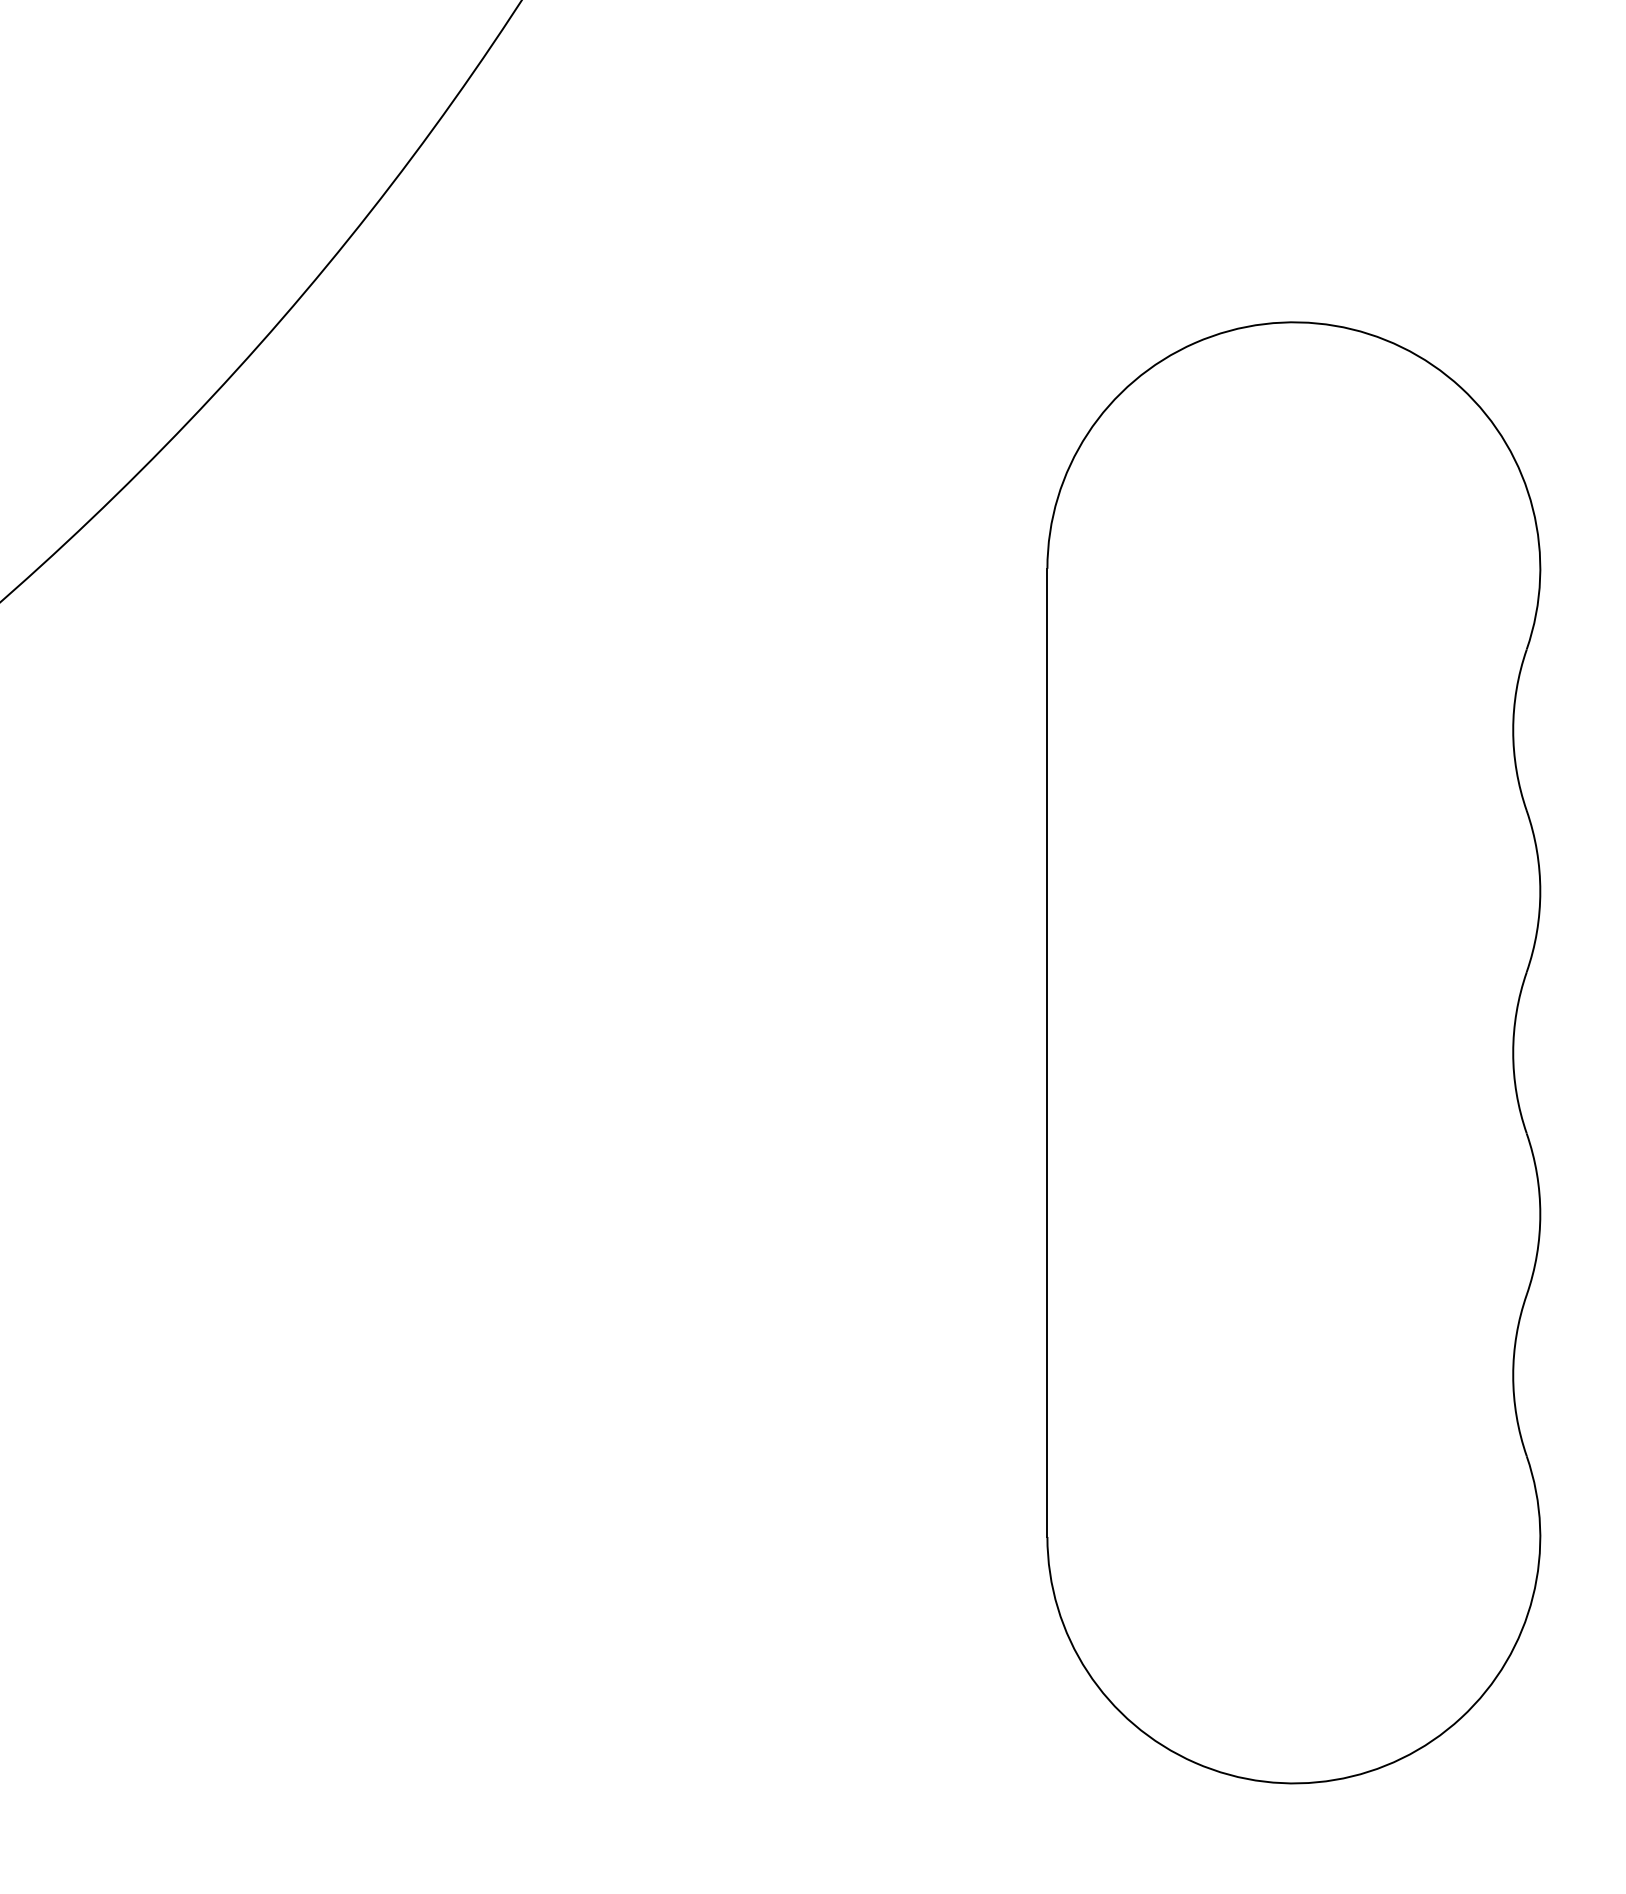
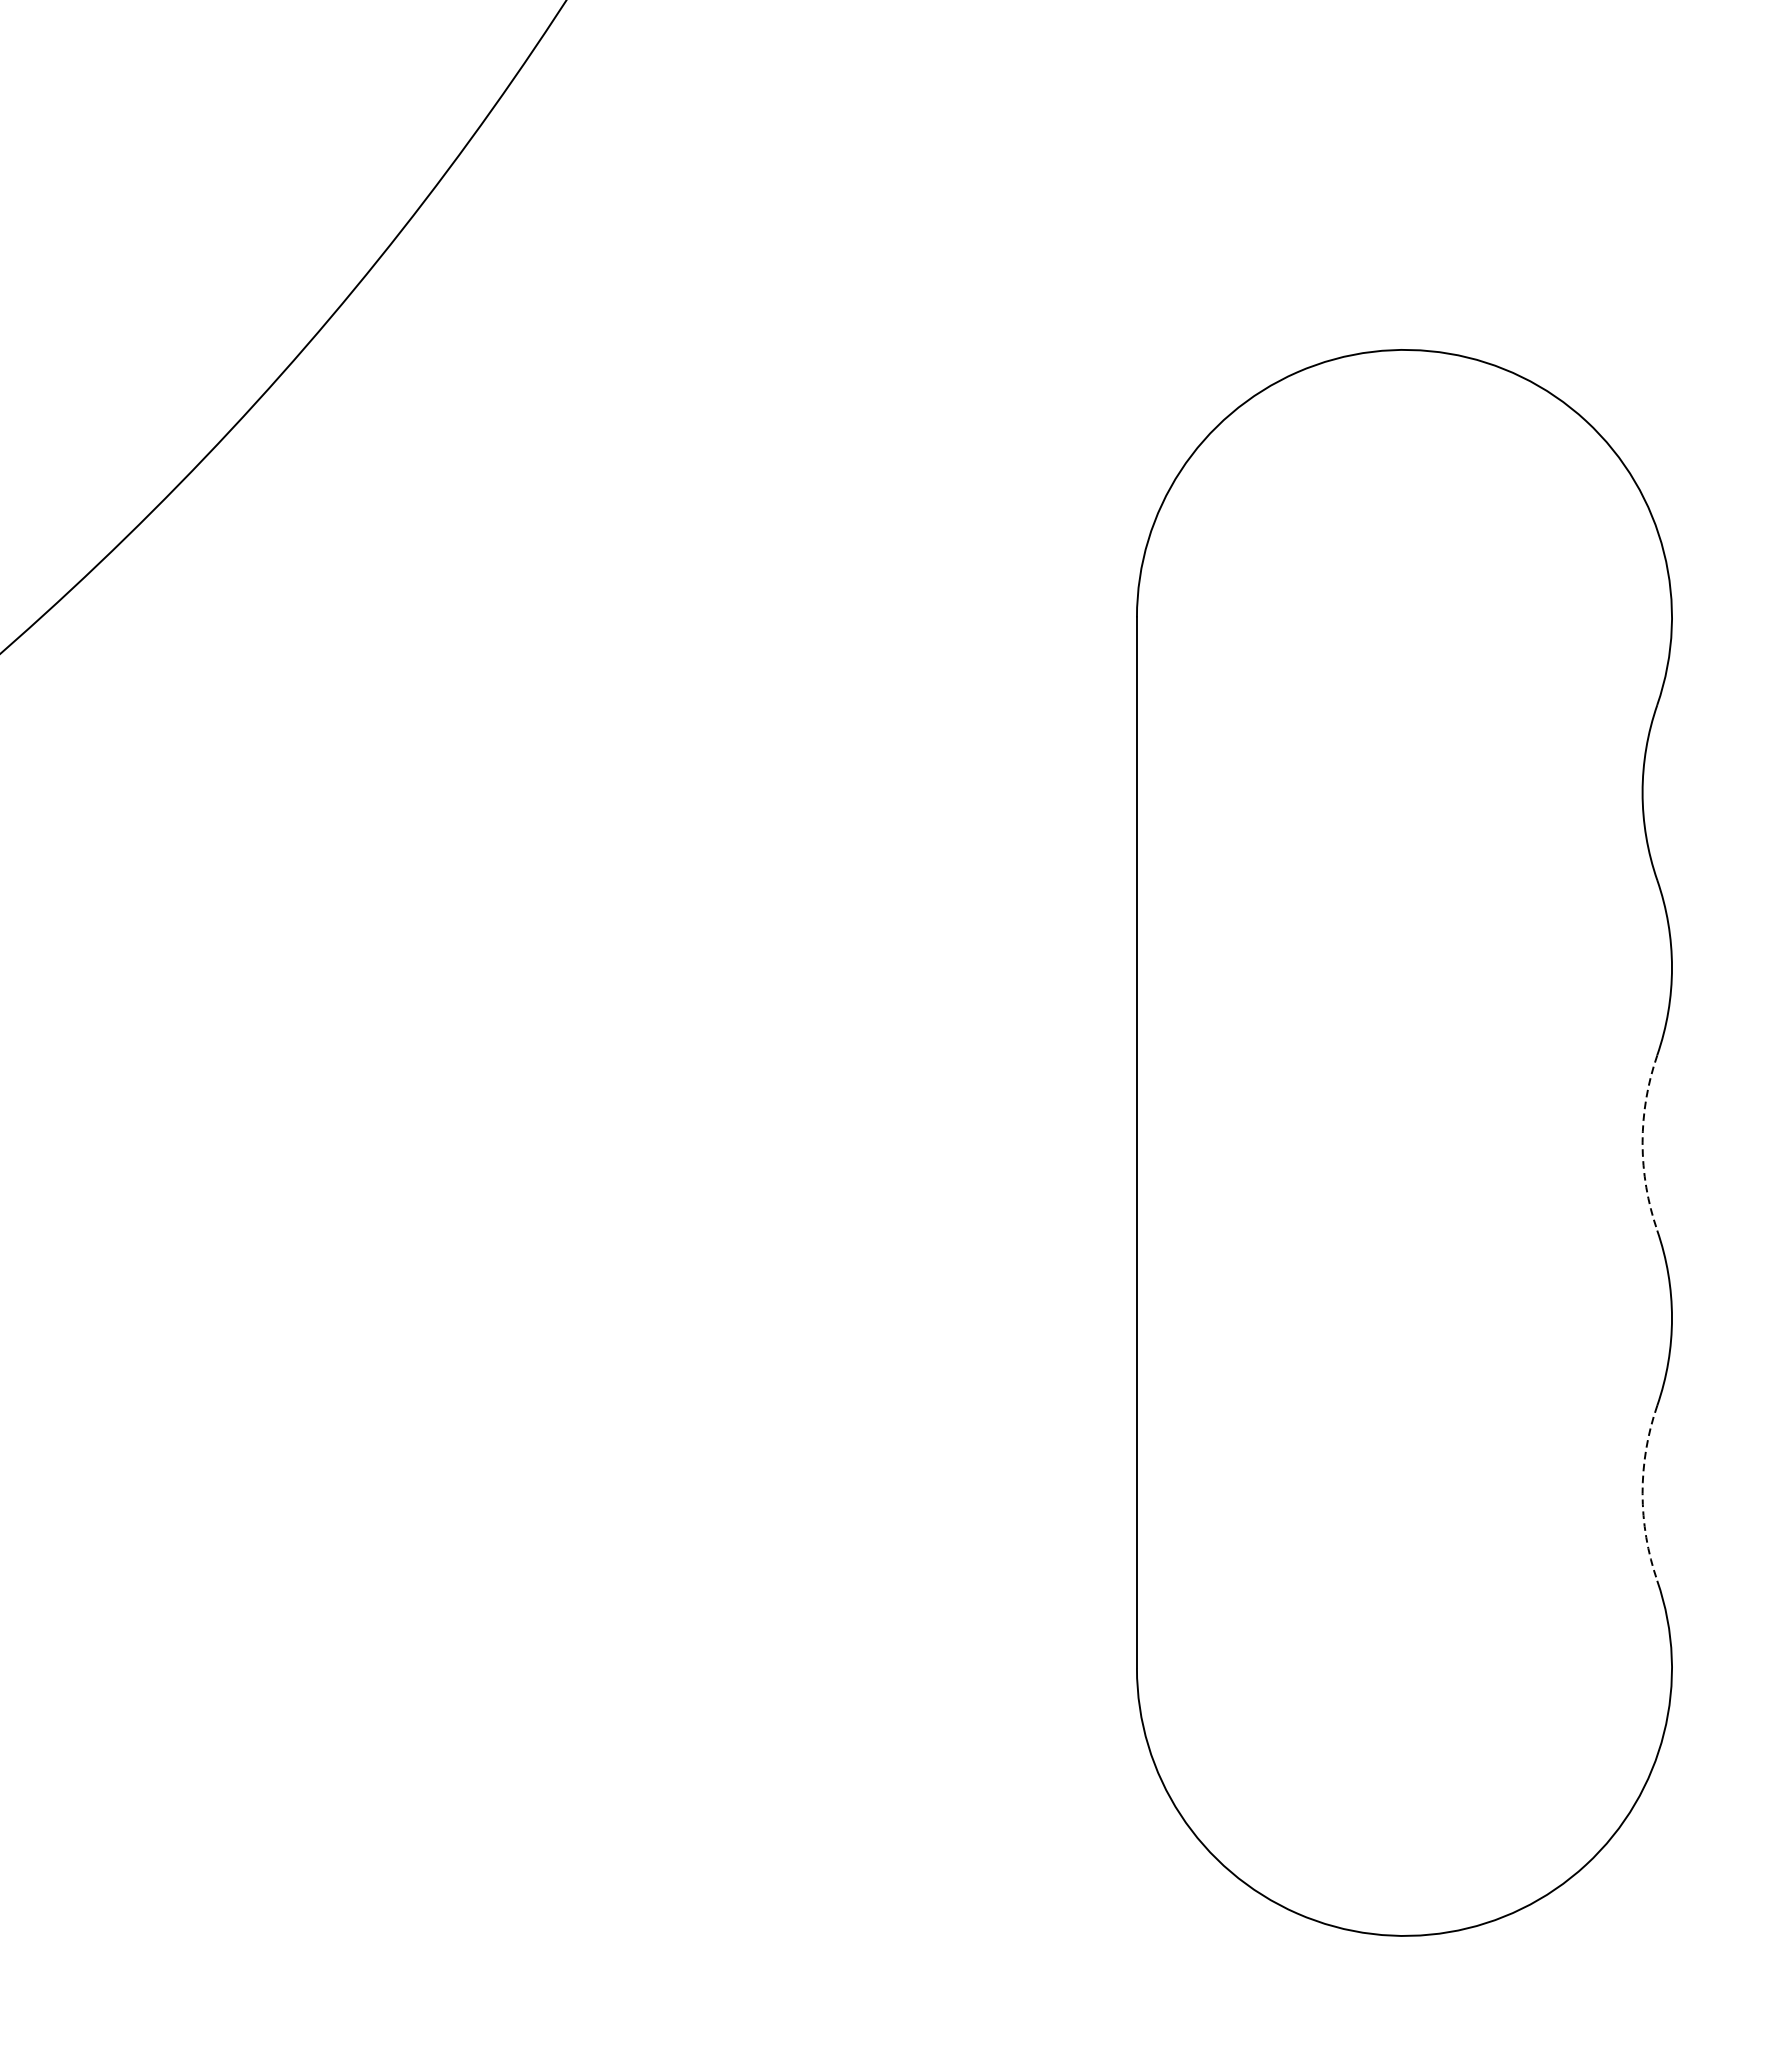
arc: (1513, 1052) -> (1642, 1142), solid -> dashed
arc: (1513, 1375) -> (1642, 1493), solid -> dashed

